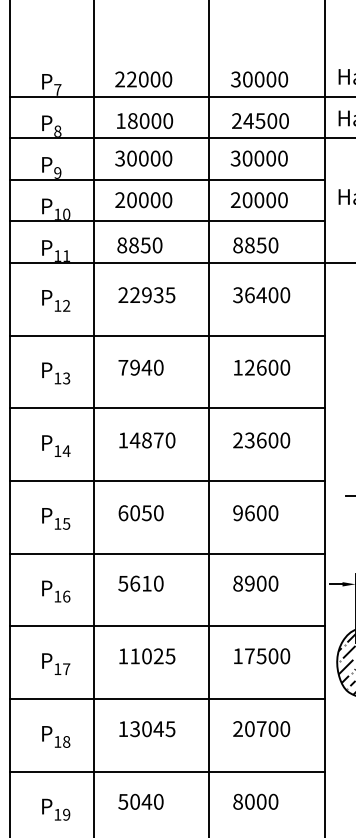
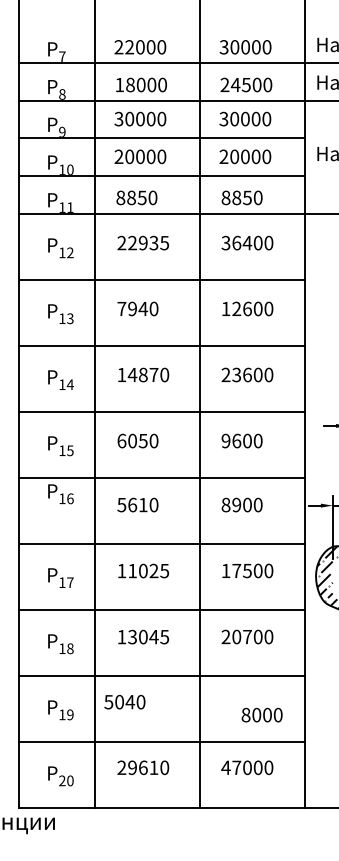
text: (55, 591) -> (60, 494), moved
text: (255, 801) -> (261, 714), moved
text: (140, 802) -> (124, 702), moved

